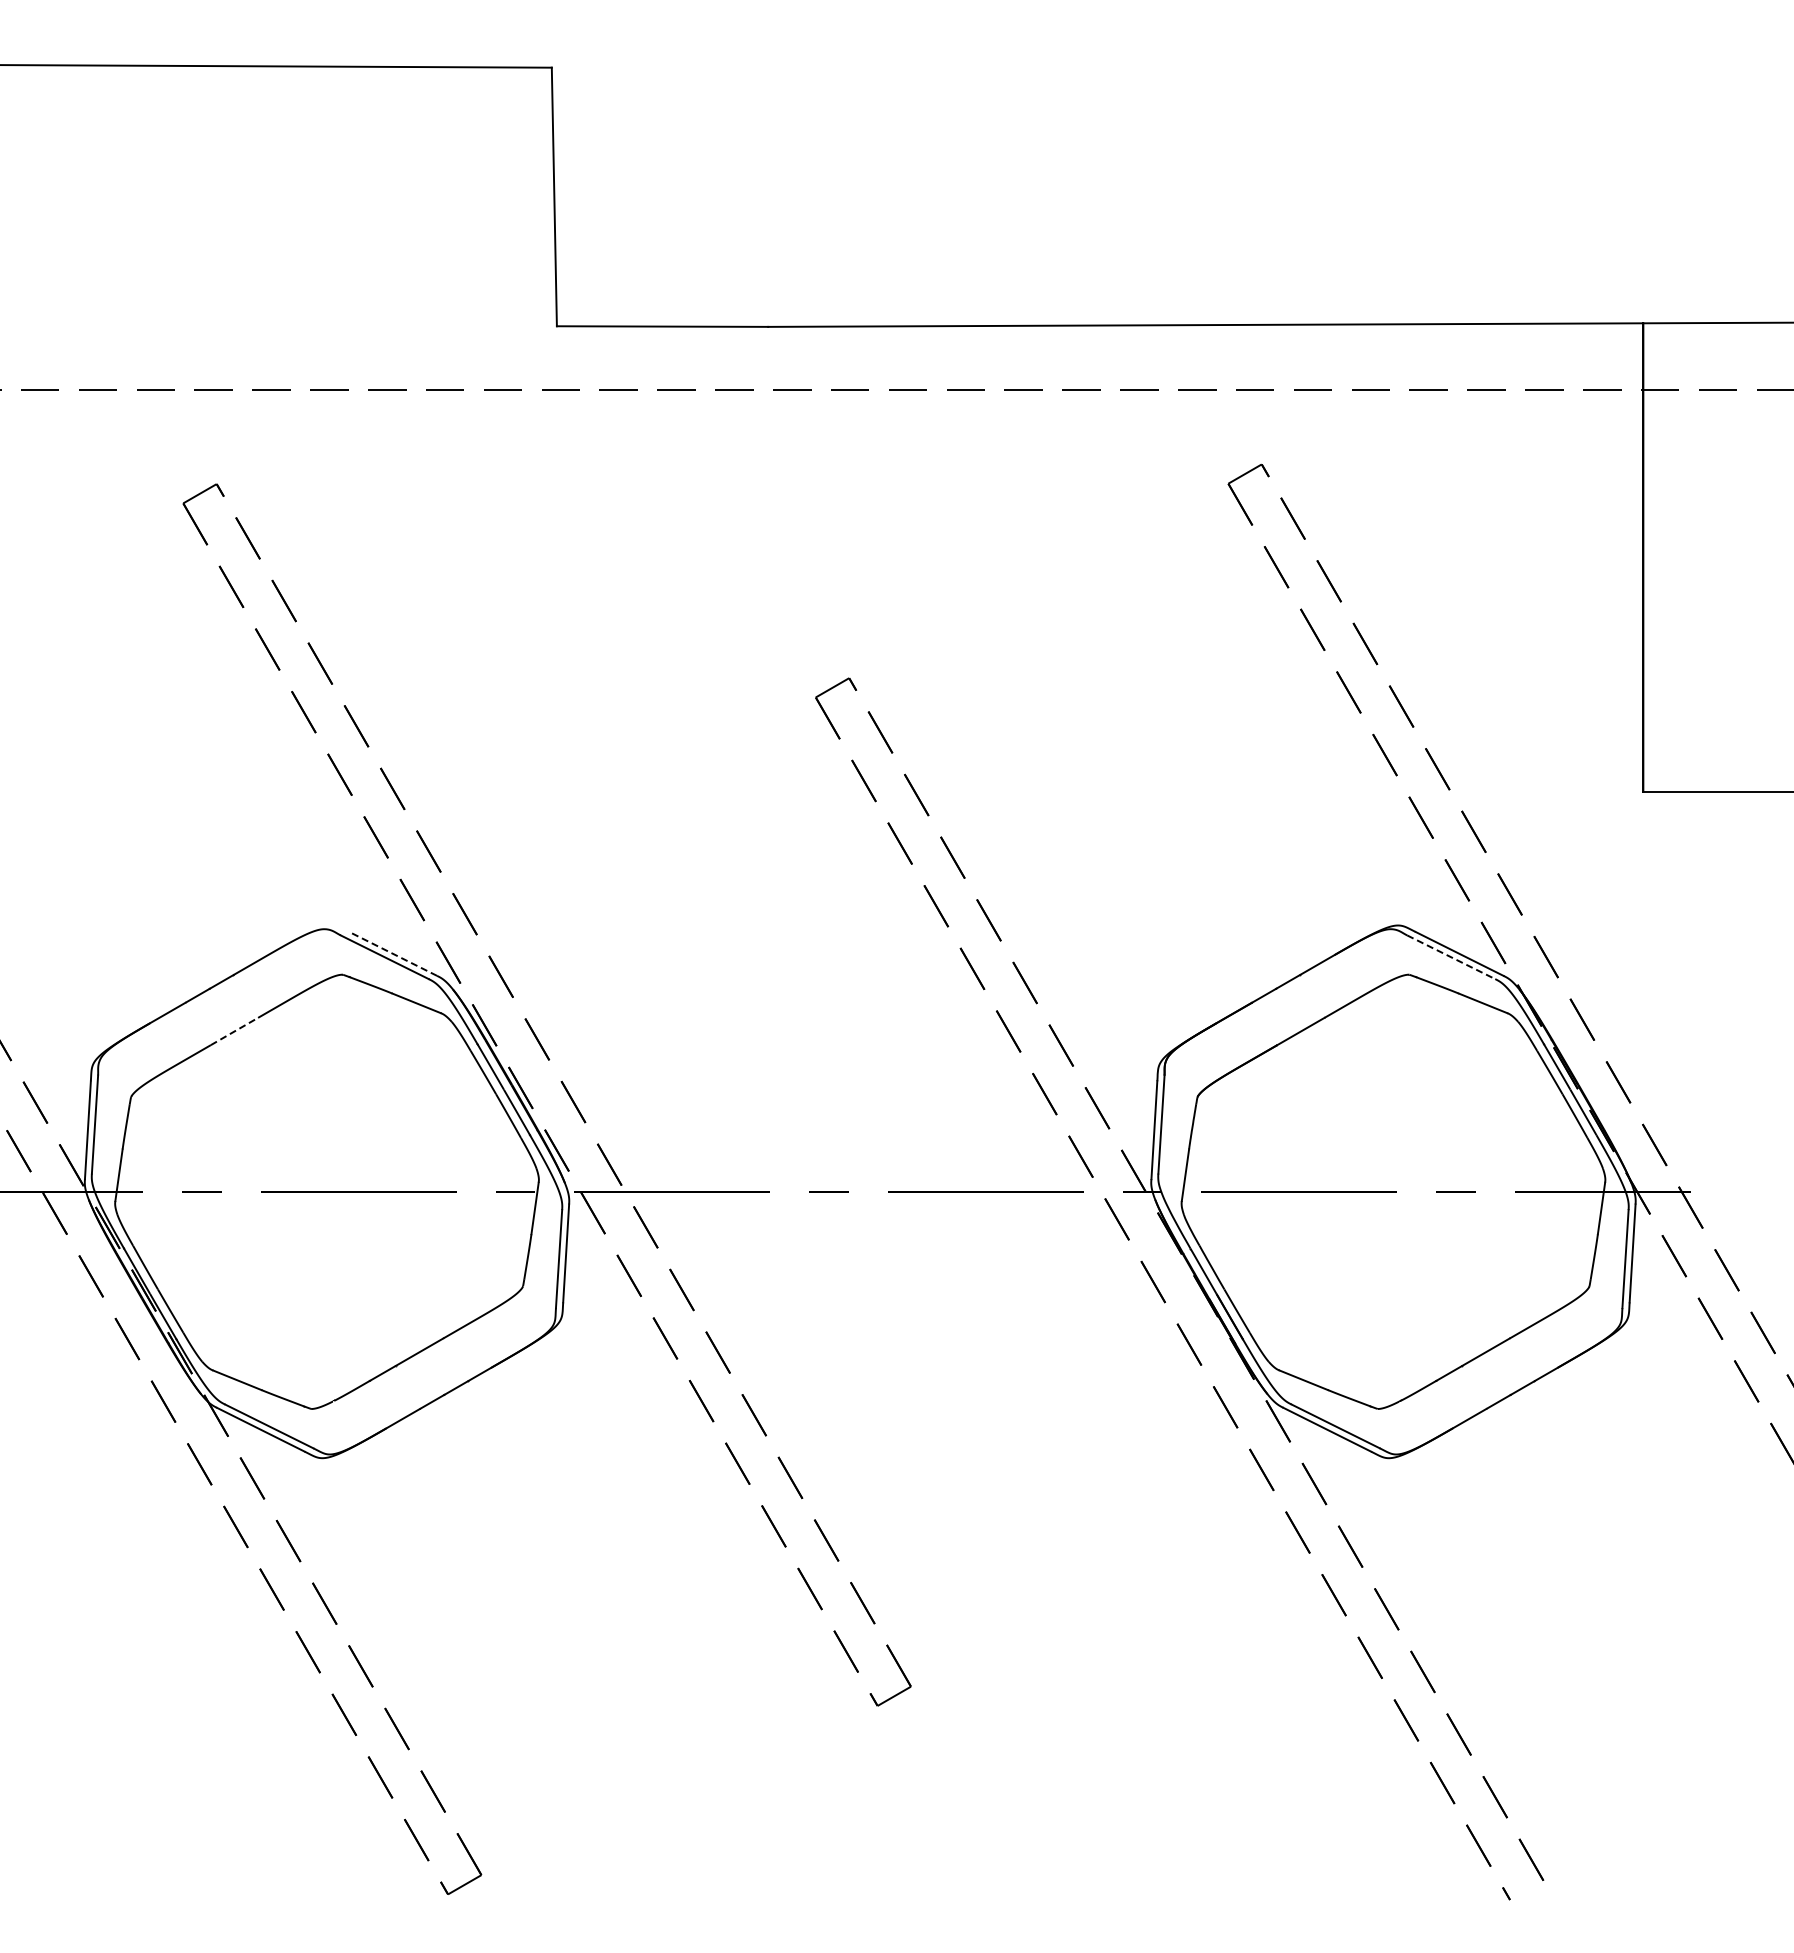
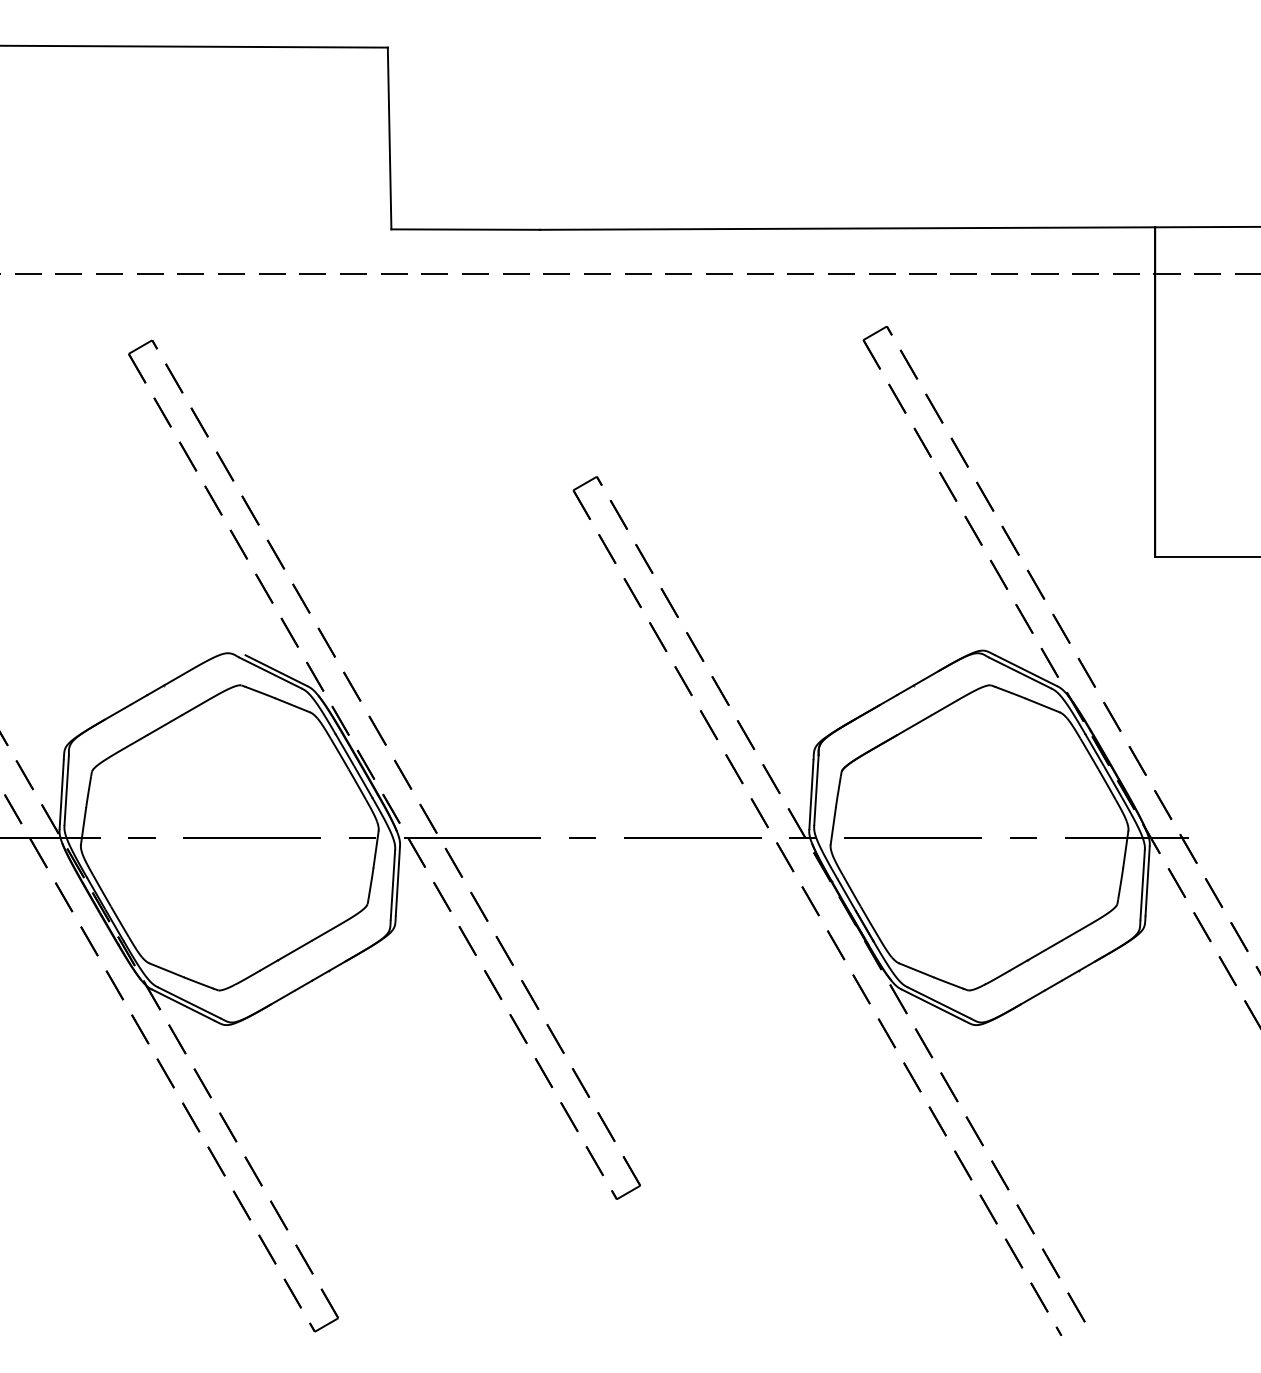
line: (392, 953) -> (275, 670), dashed -> solid
line: (1451, 957) -> (1020, 673), dashed -> solid
line: (234, 1031) -> (164, 725), dashed -> solid

